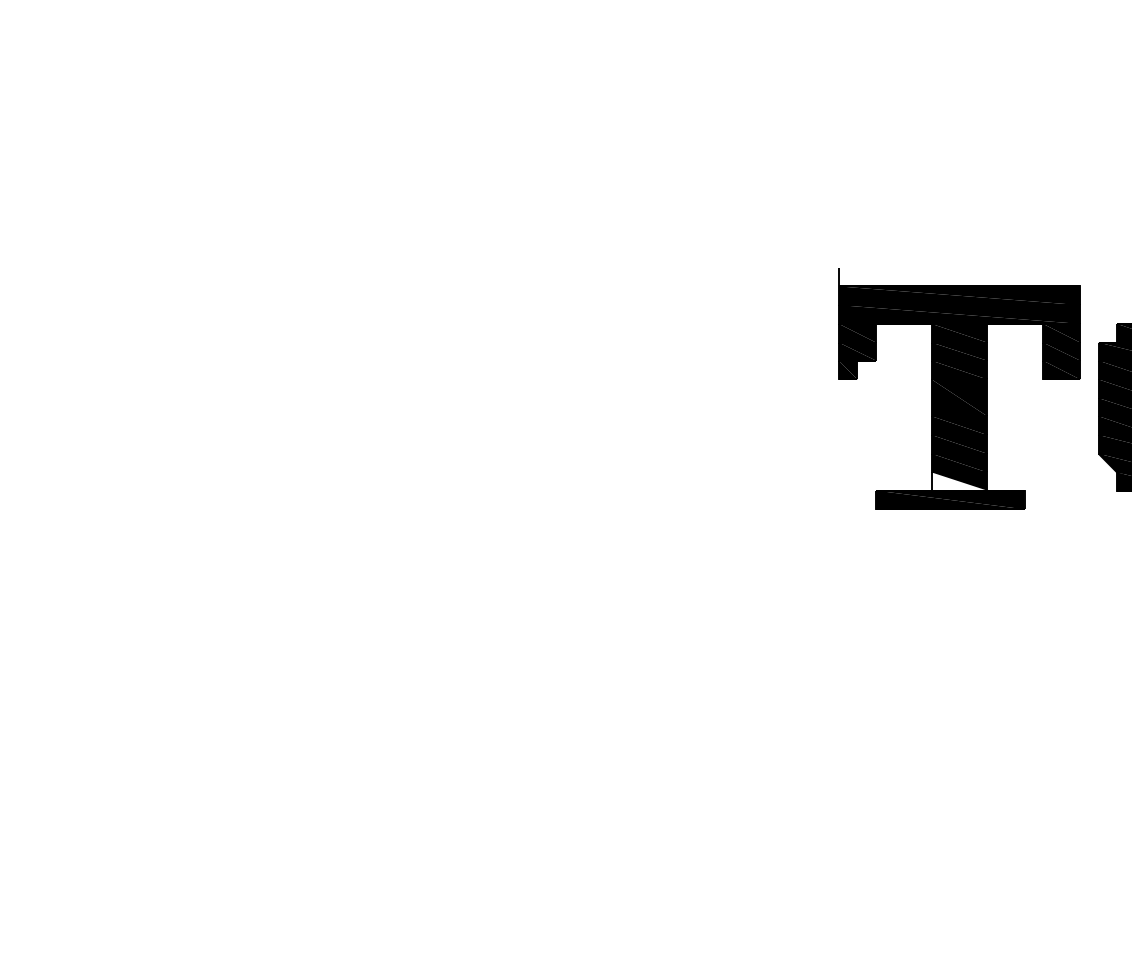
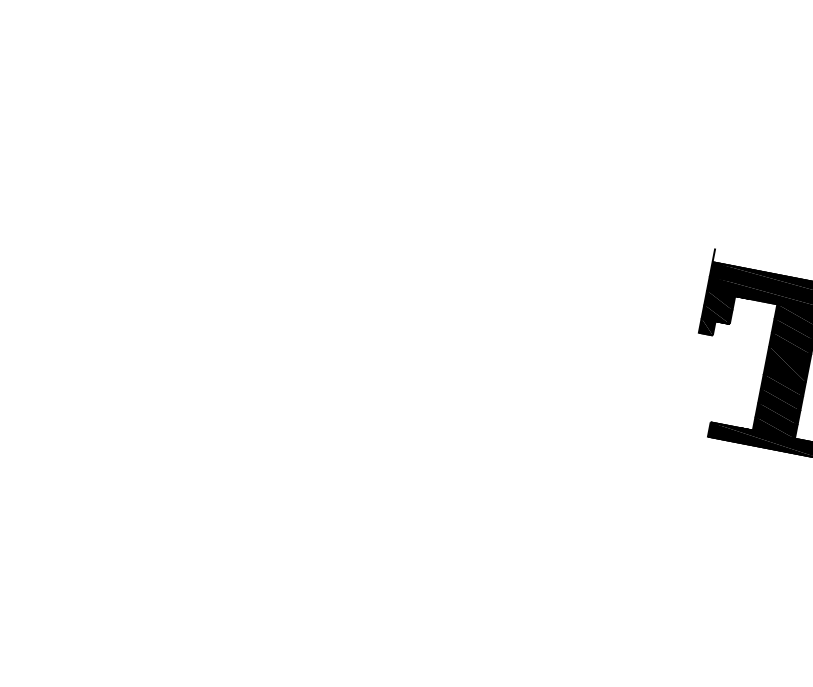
fill: (959, 481) -> (775, 427), added

